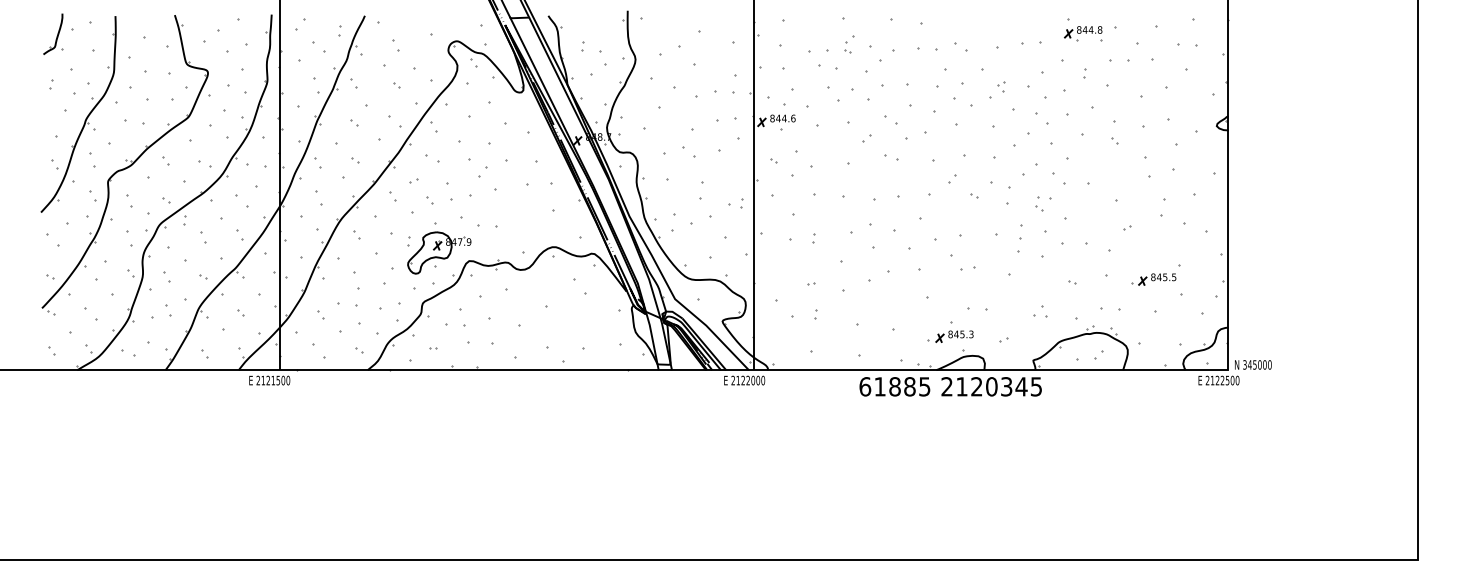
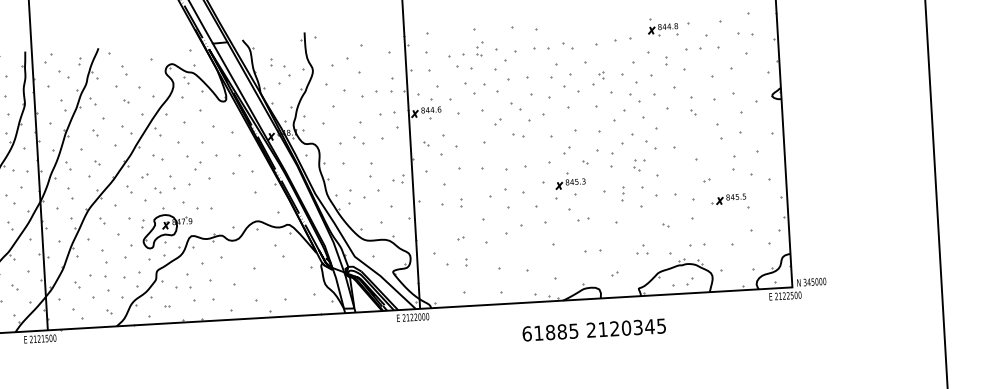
part: (1020, 238) -> (623, 193), size x0.62
part: (1153, 279) -> (728, 199), moved
part: (954, 331) -> (570, 179), moved
text: (950, 386) -> (594, 329), moved

